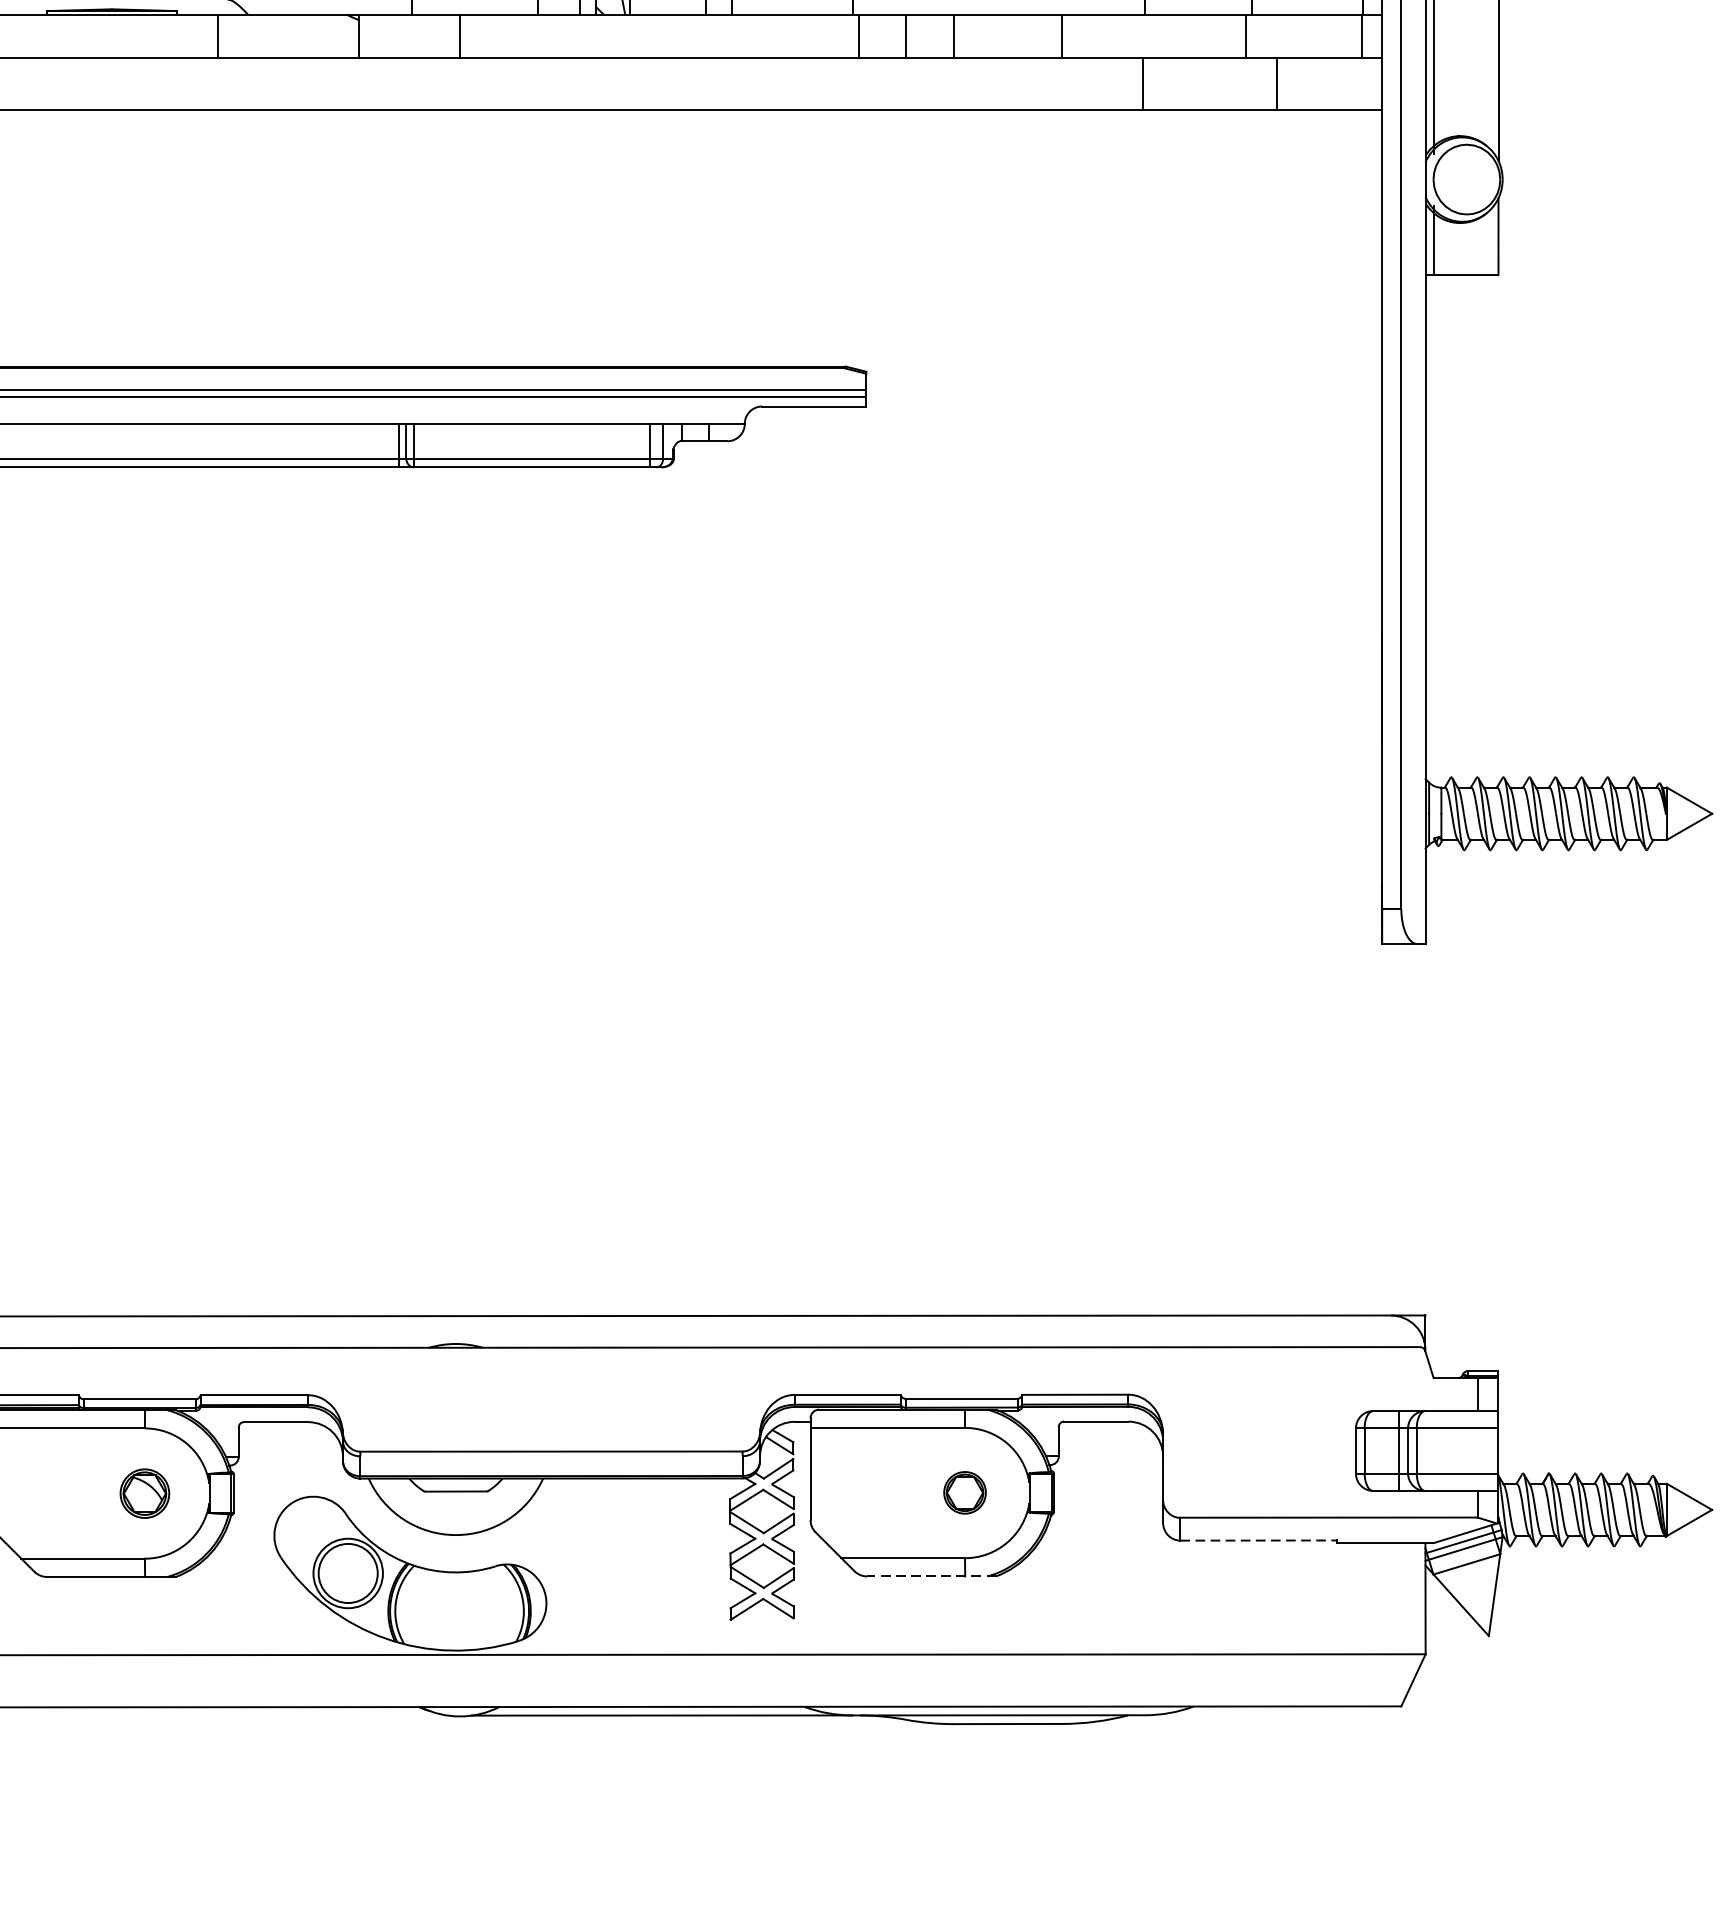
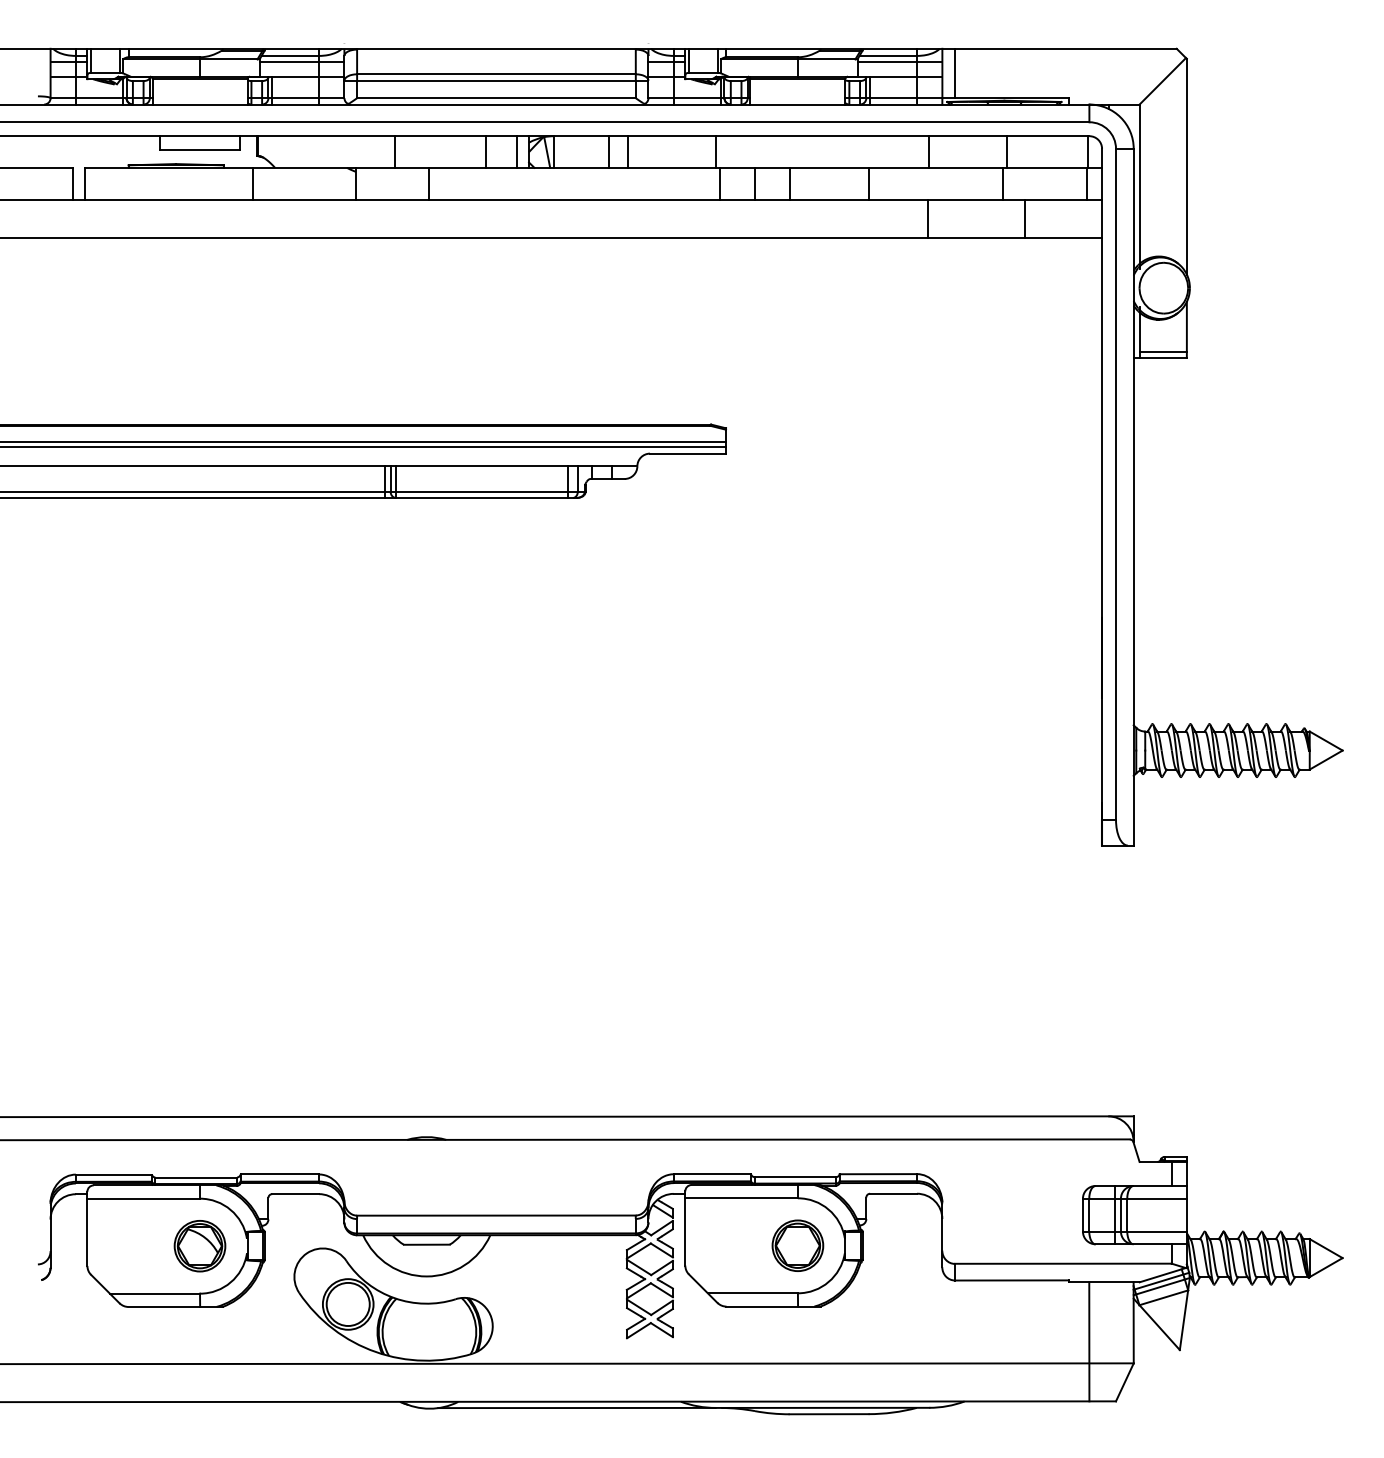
line: (1465, 266) -> (1162, 351), added
part: (964, 1492) -> (797, 1245), size x1.67
part: (144, 1493) -> (199, 1246), size x1.43
line: (1259, 1540) -> (1012, 1280), dashed -> solid
line: (931, 1576) -> (773, 1306), dashed -> solid
line: (1364, 1624) -> (1089, 1341), added

